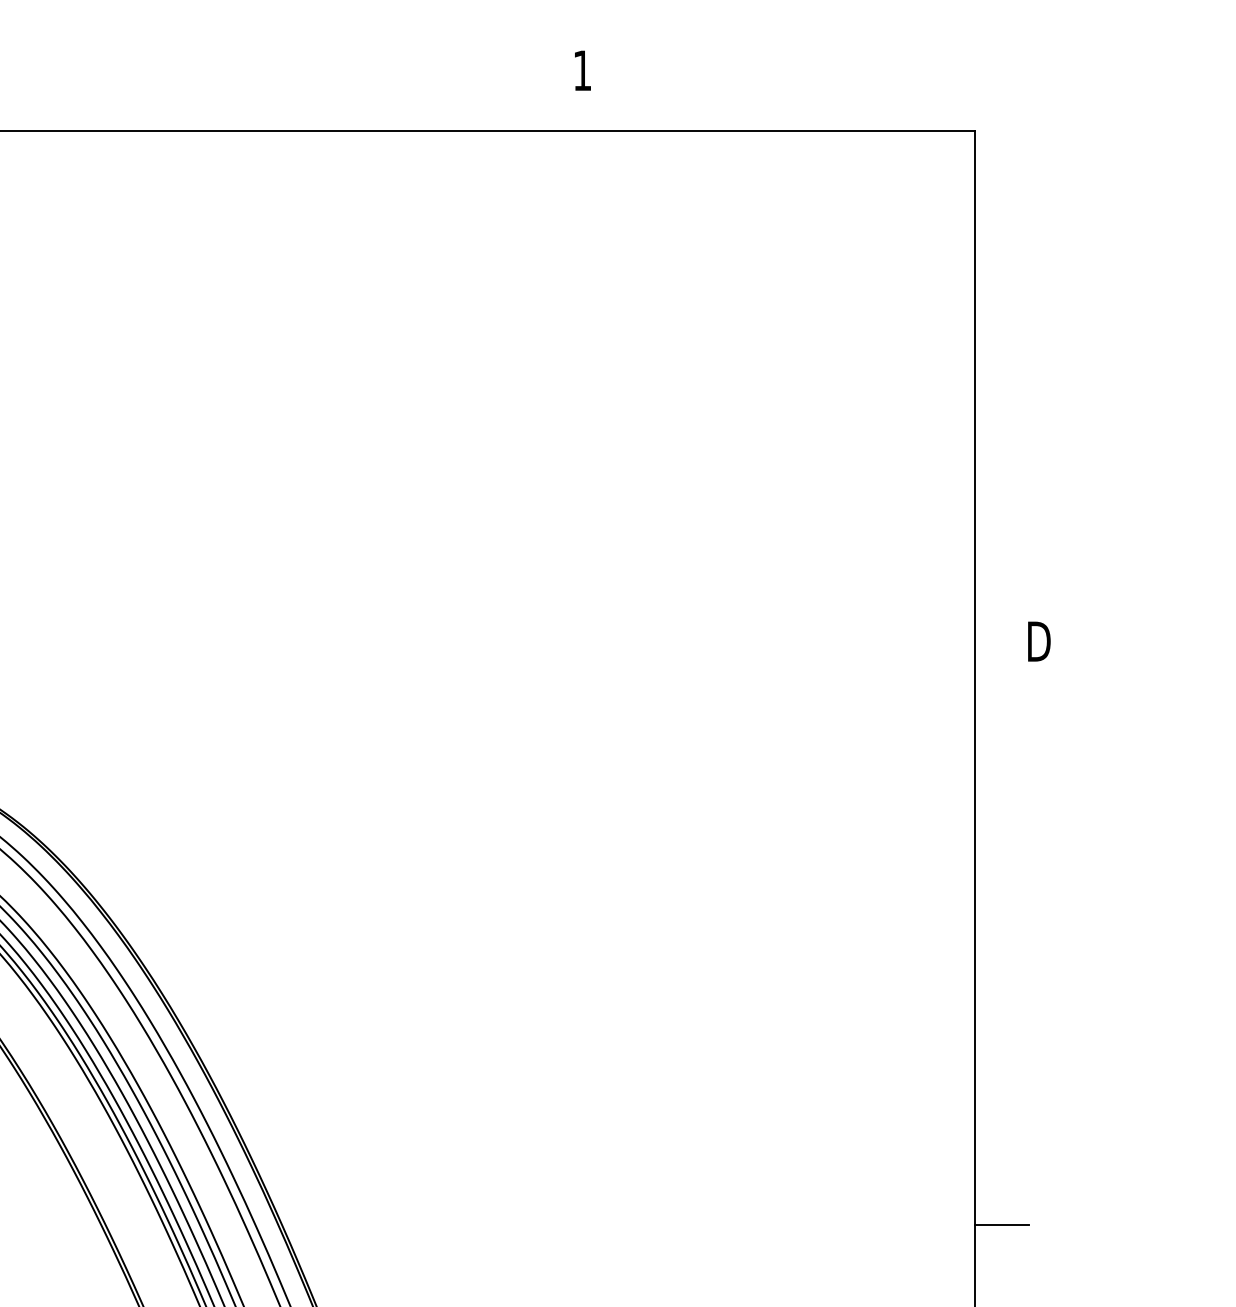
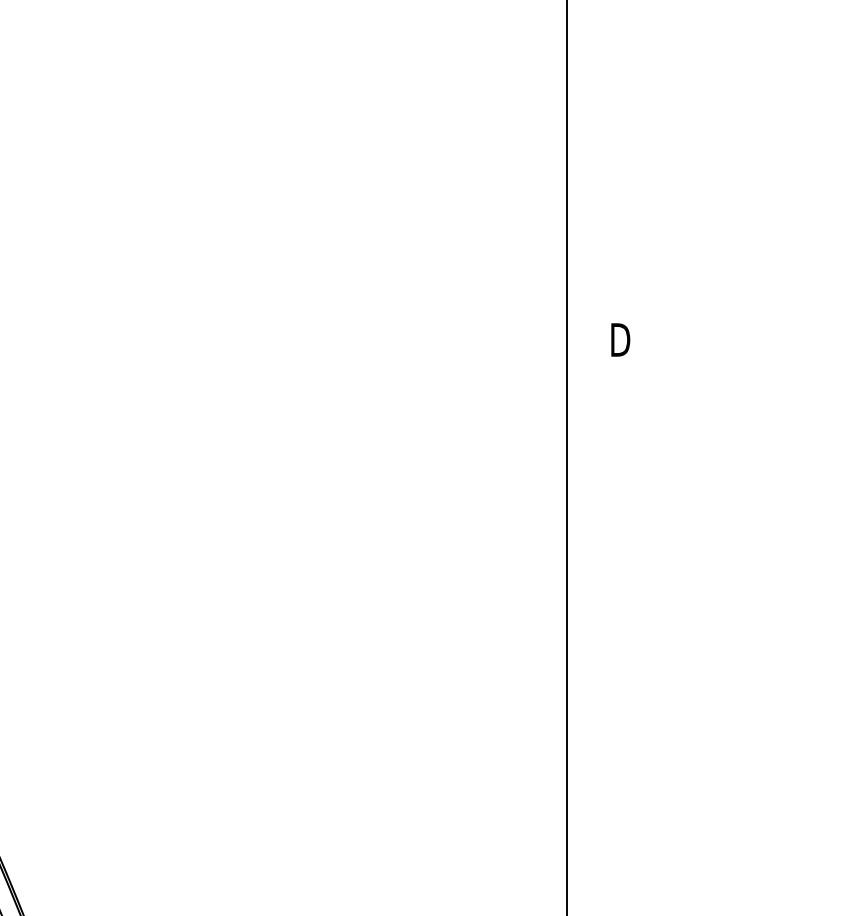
line: (1001, 1225) -> (589, 828), removed

